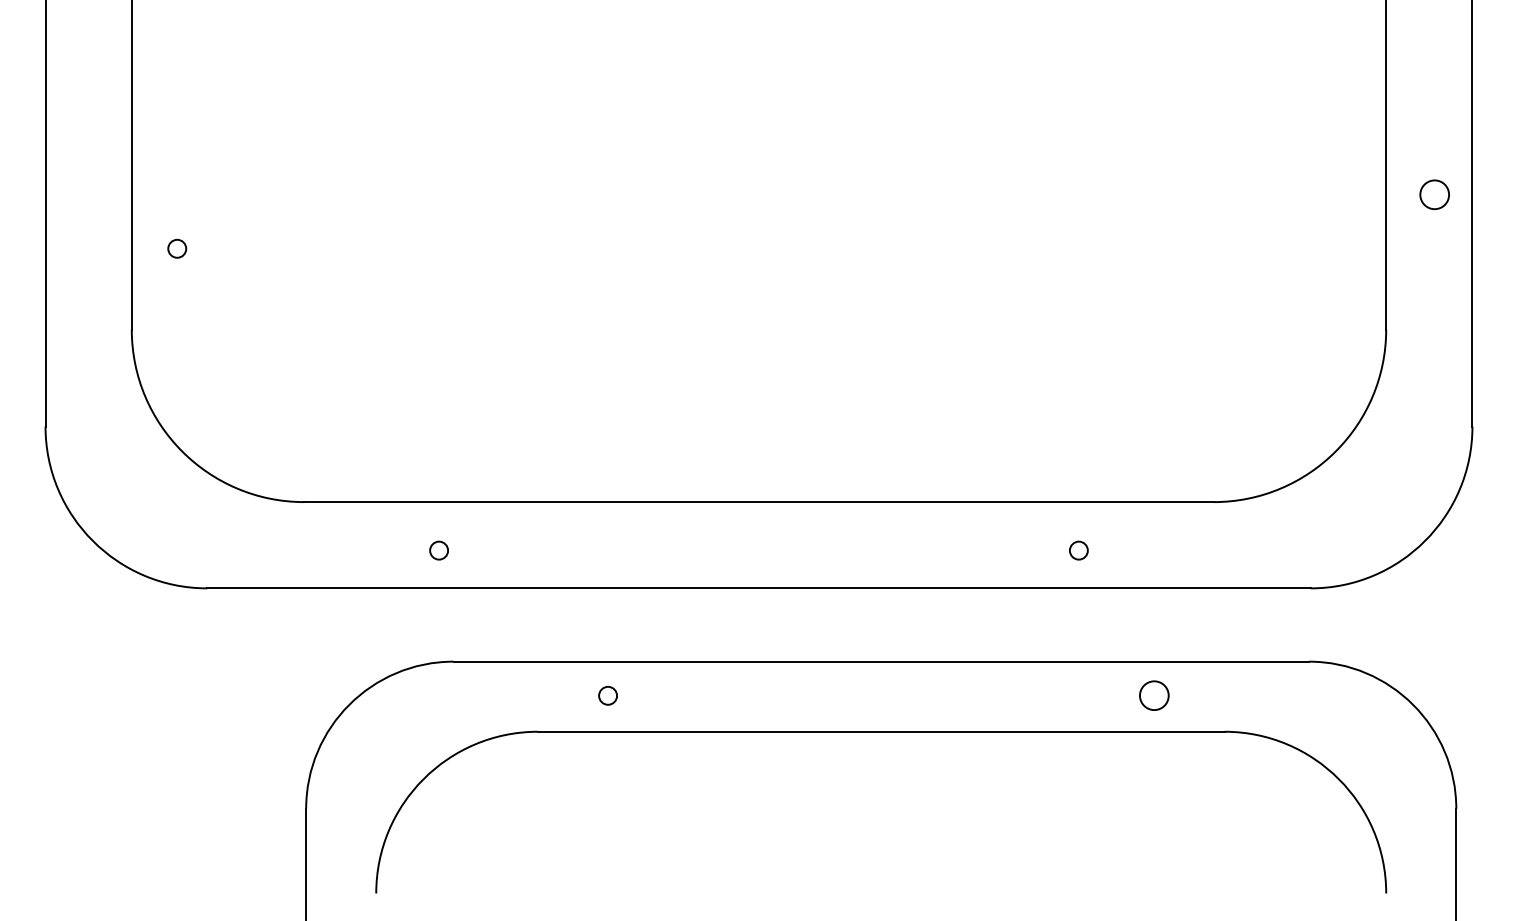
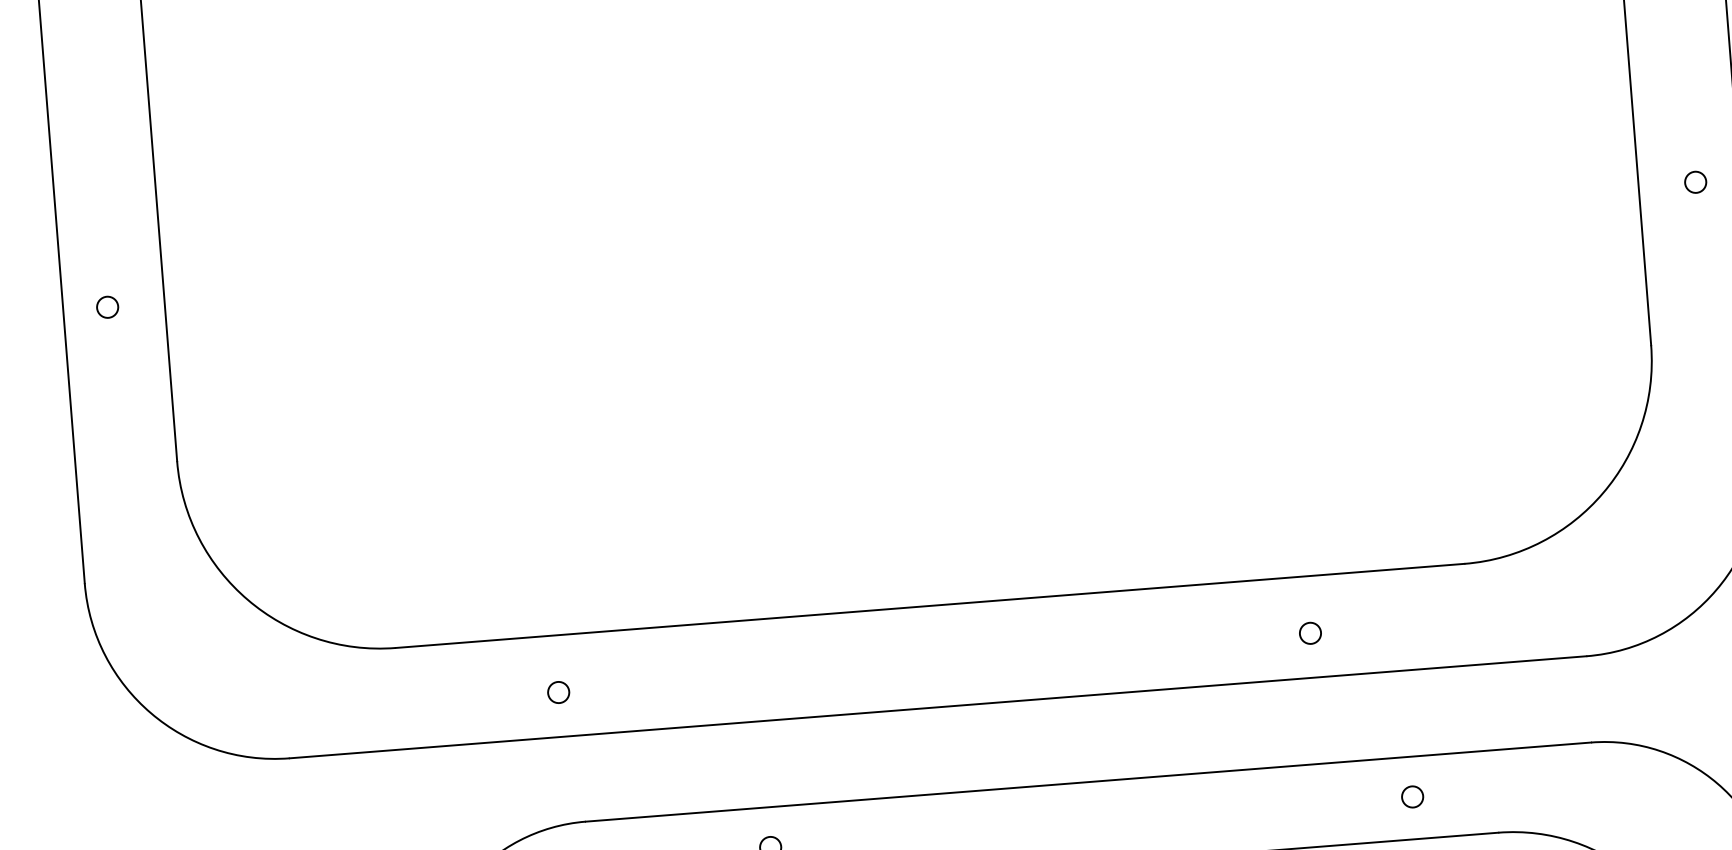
circle: (1434, 194) -> (1695, 181), size x0.62
circle: (177, 248) -> (107, 306), moved
circle: (1154, 695) -> (1412, 796), size x0.62

